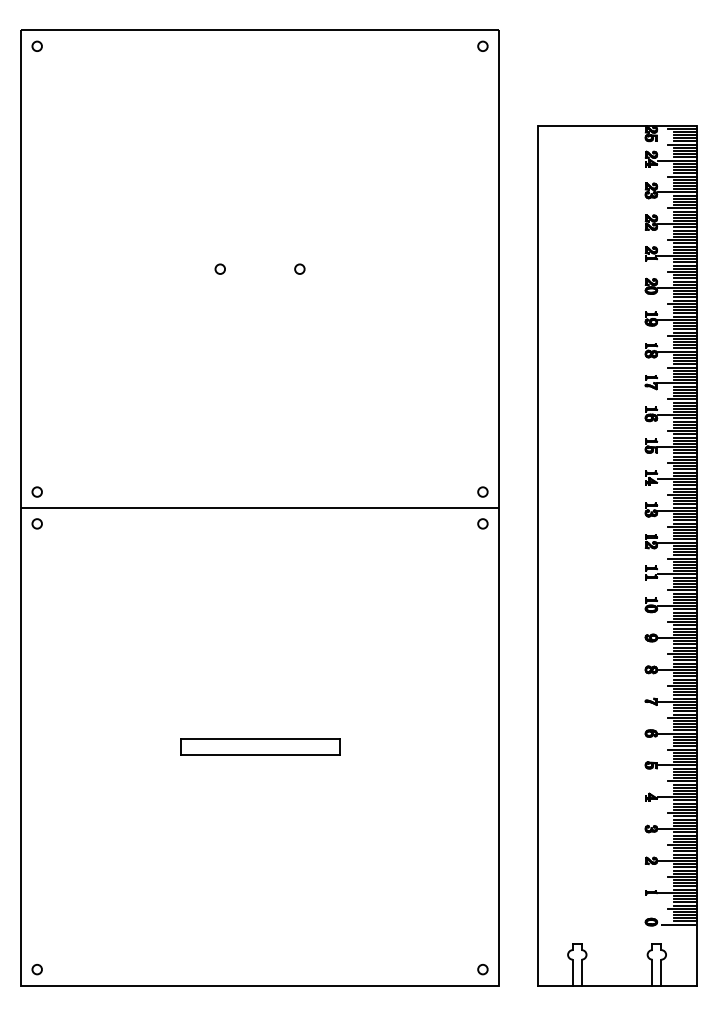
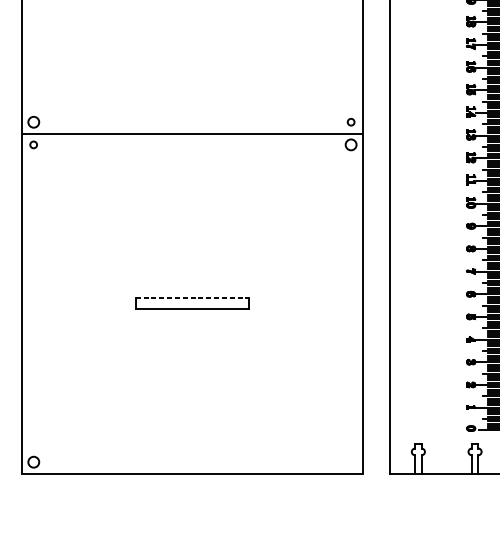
circle: (36, 491) -> (33, 121), size x1.6
circle: (482, 523) -> (350, 144), size x1.6
line: (260, 738) -> (192, 297), solid -> dashed
circle: (36, 969) -> (33, 462), size x1.6
circle: (482, 969) -> (350, 462), removed

